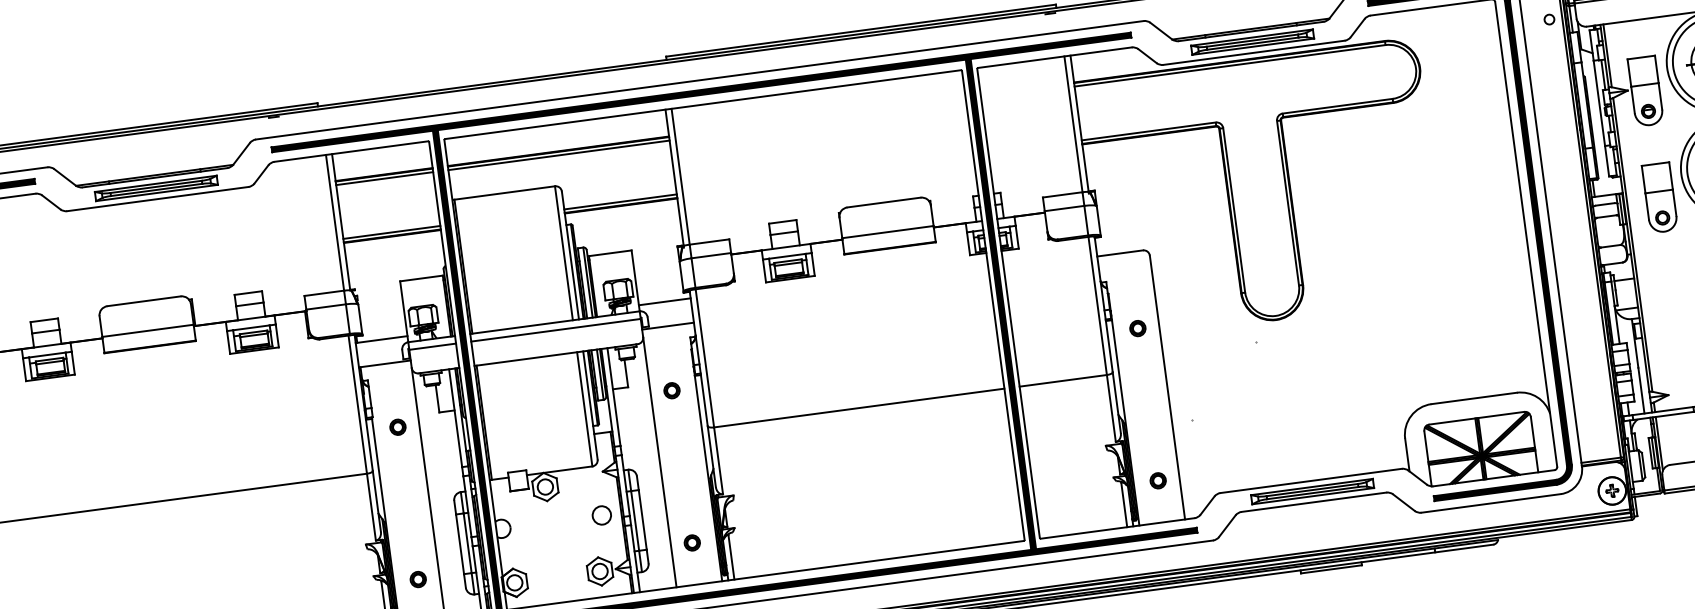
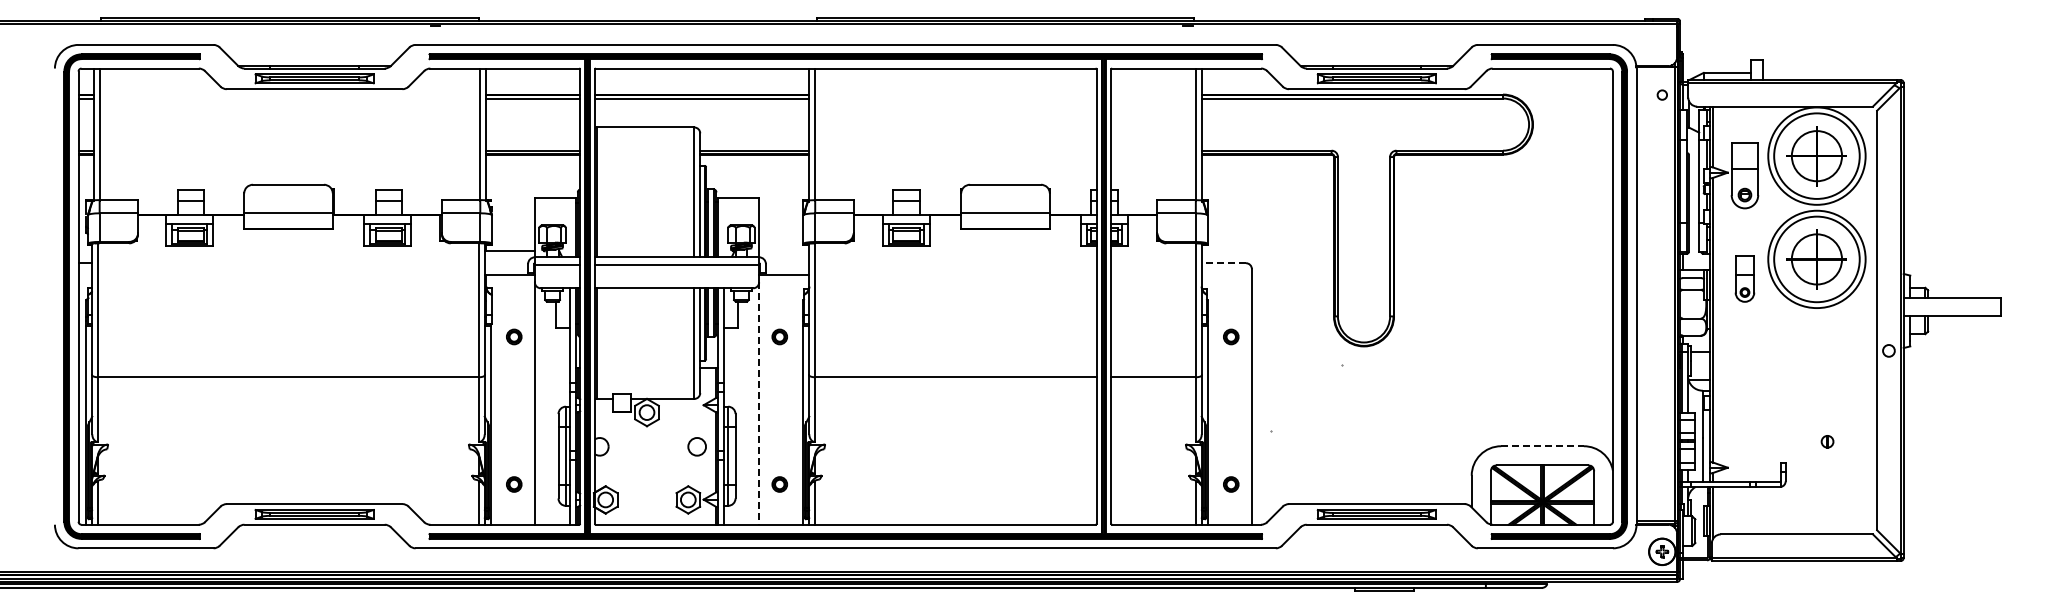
part: (1659, 197) -> (1744, 278), size x0.7
line: (1119, 253) -> (1223, 263), solid -> dashed
line: (665, 301) -> (784, 251), removed
line: (1475, 398) -> (1543, 446), solid -> dashed
line: (660, 463) -> (759, 404), solid -> dashed

